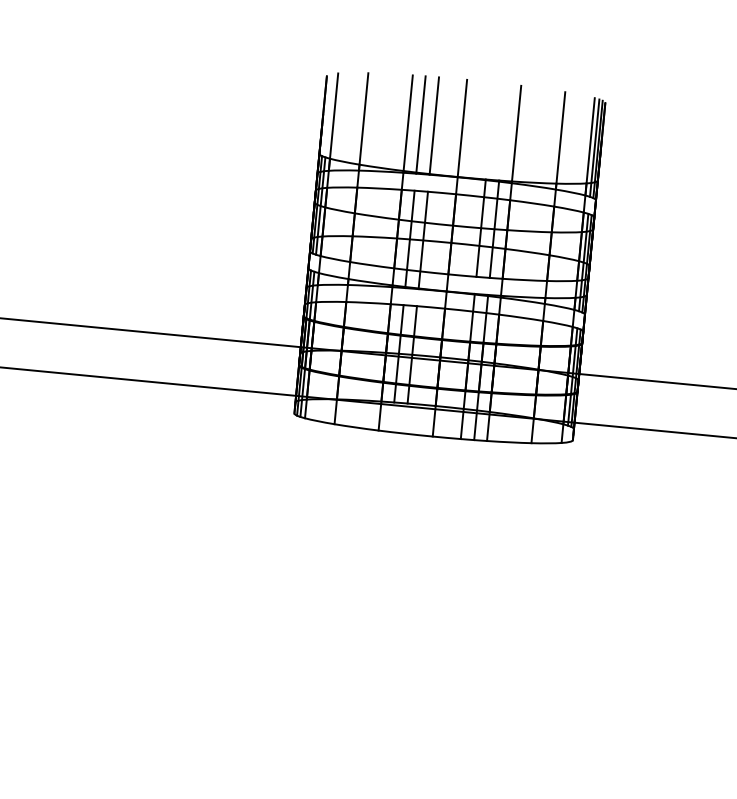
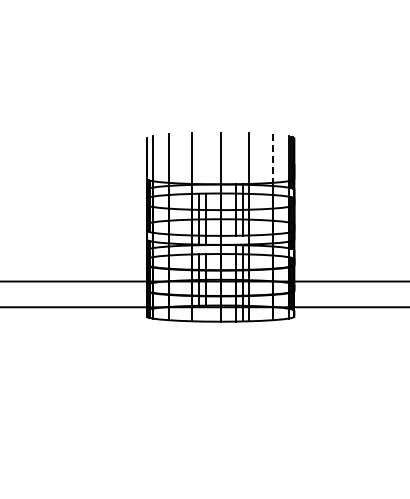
line: (420, 124) -> (198, 158), removed
line: (433, 125) -> (205, 158), removed
line: (559, 141) -> (272, 160), solid -> dashed

